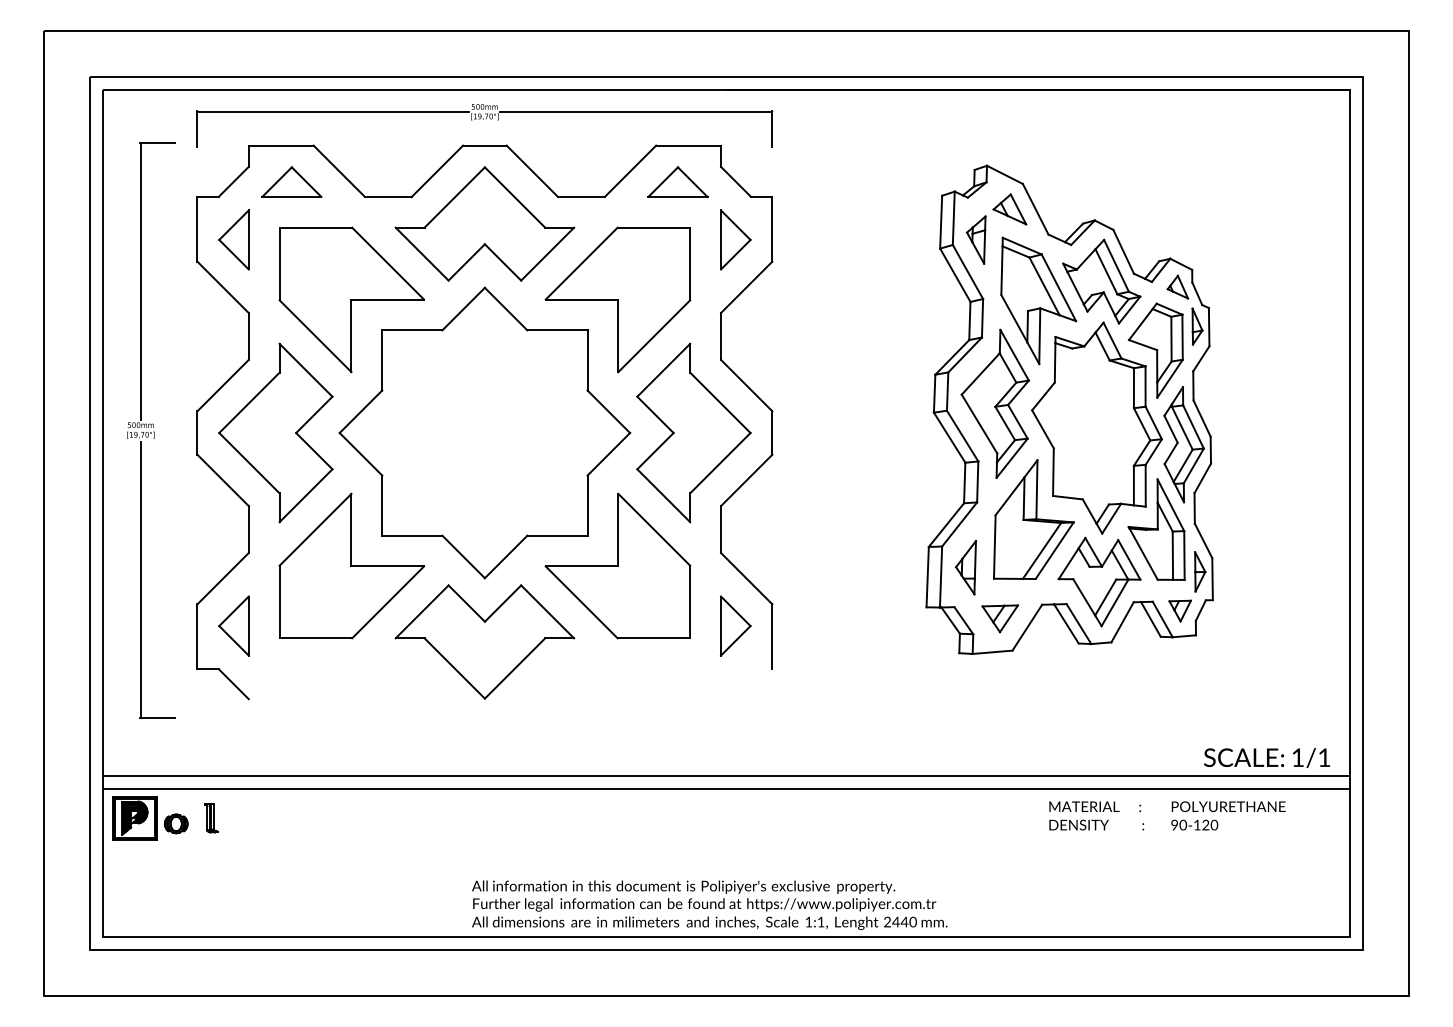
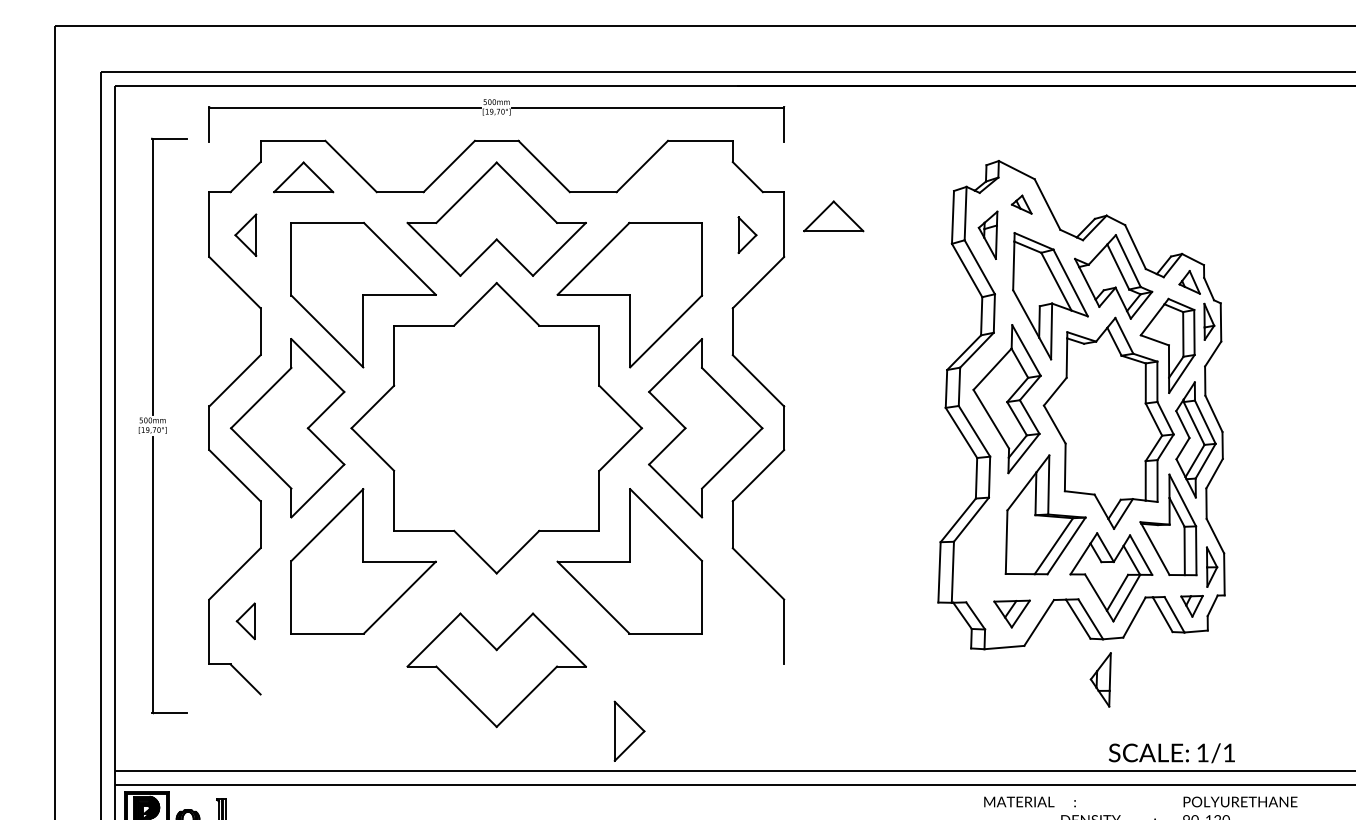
part: (677, 181) -> (833, 215), moved
part: (1009, 209) -> (1021, 204), size x0.6
part: (233, 239) -> (245, 234), size x0.7
part: (735, 239) -> (747, 234), size x0.6
part: (965, 567) -> (1100, 679), moved
part: (233, 625) -> (245, 620), size x0.6
part: (735, 625) -> (629, 730), moved
part: (484, 641) -> (496, 669), moved
text: (1267, 757) -> (1172, 752), moved
text: (1094, 806) -> (1029, 801), moved

